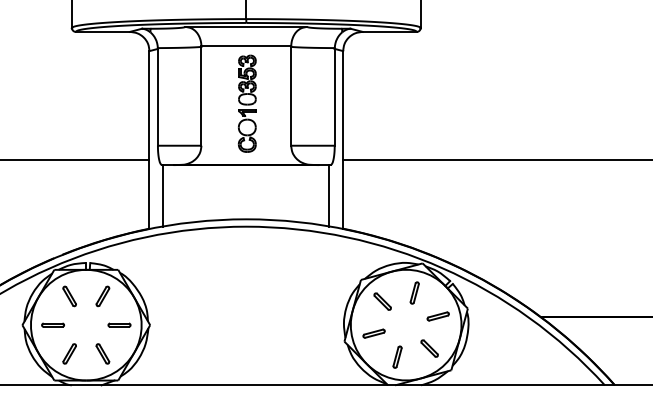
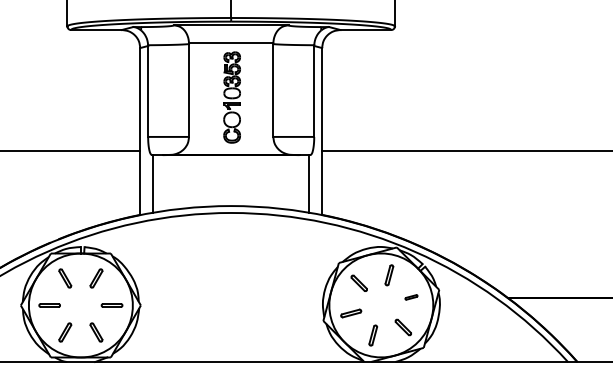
part: (438, 316) -> (411, 297), size x0.6

